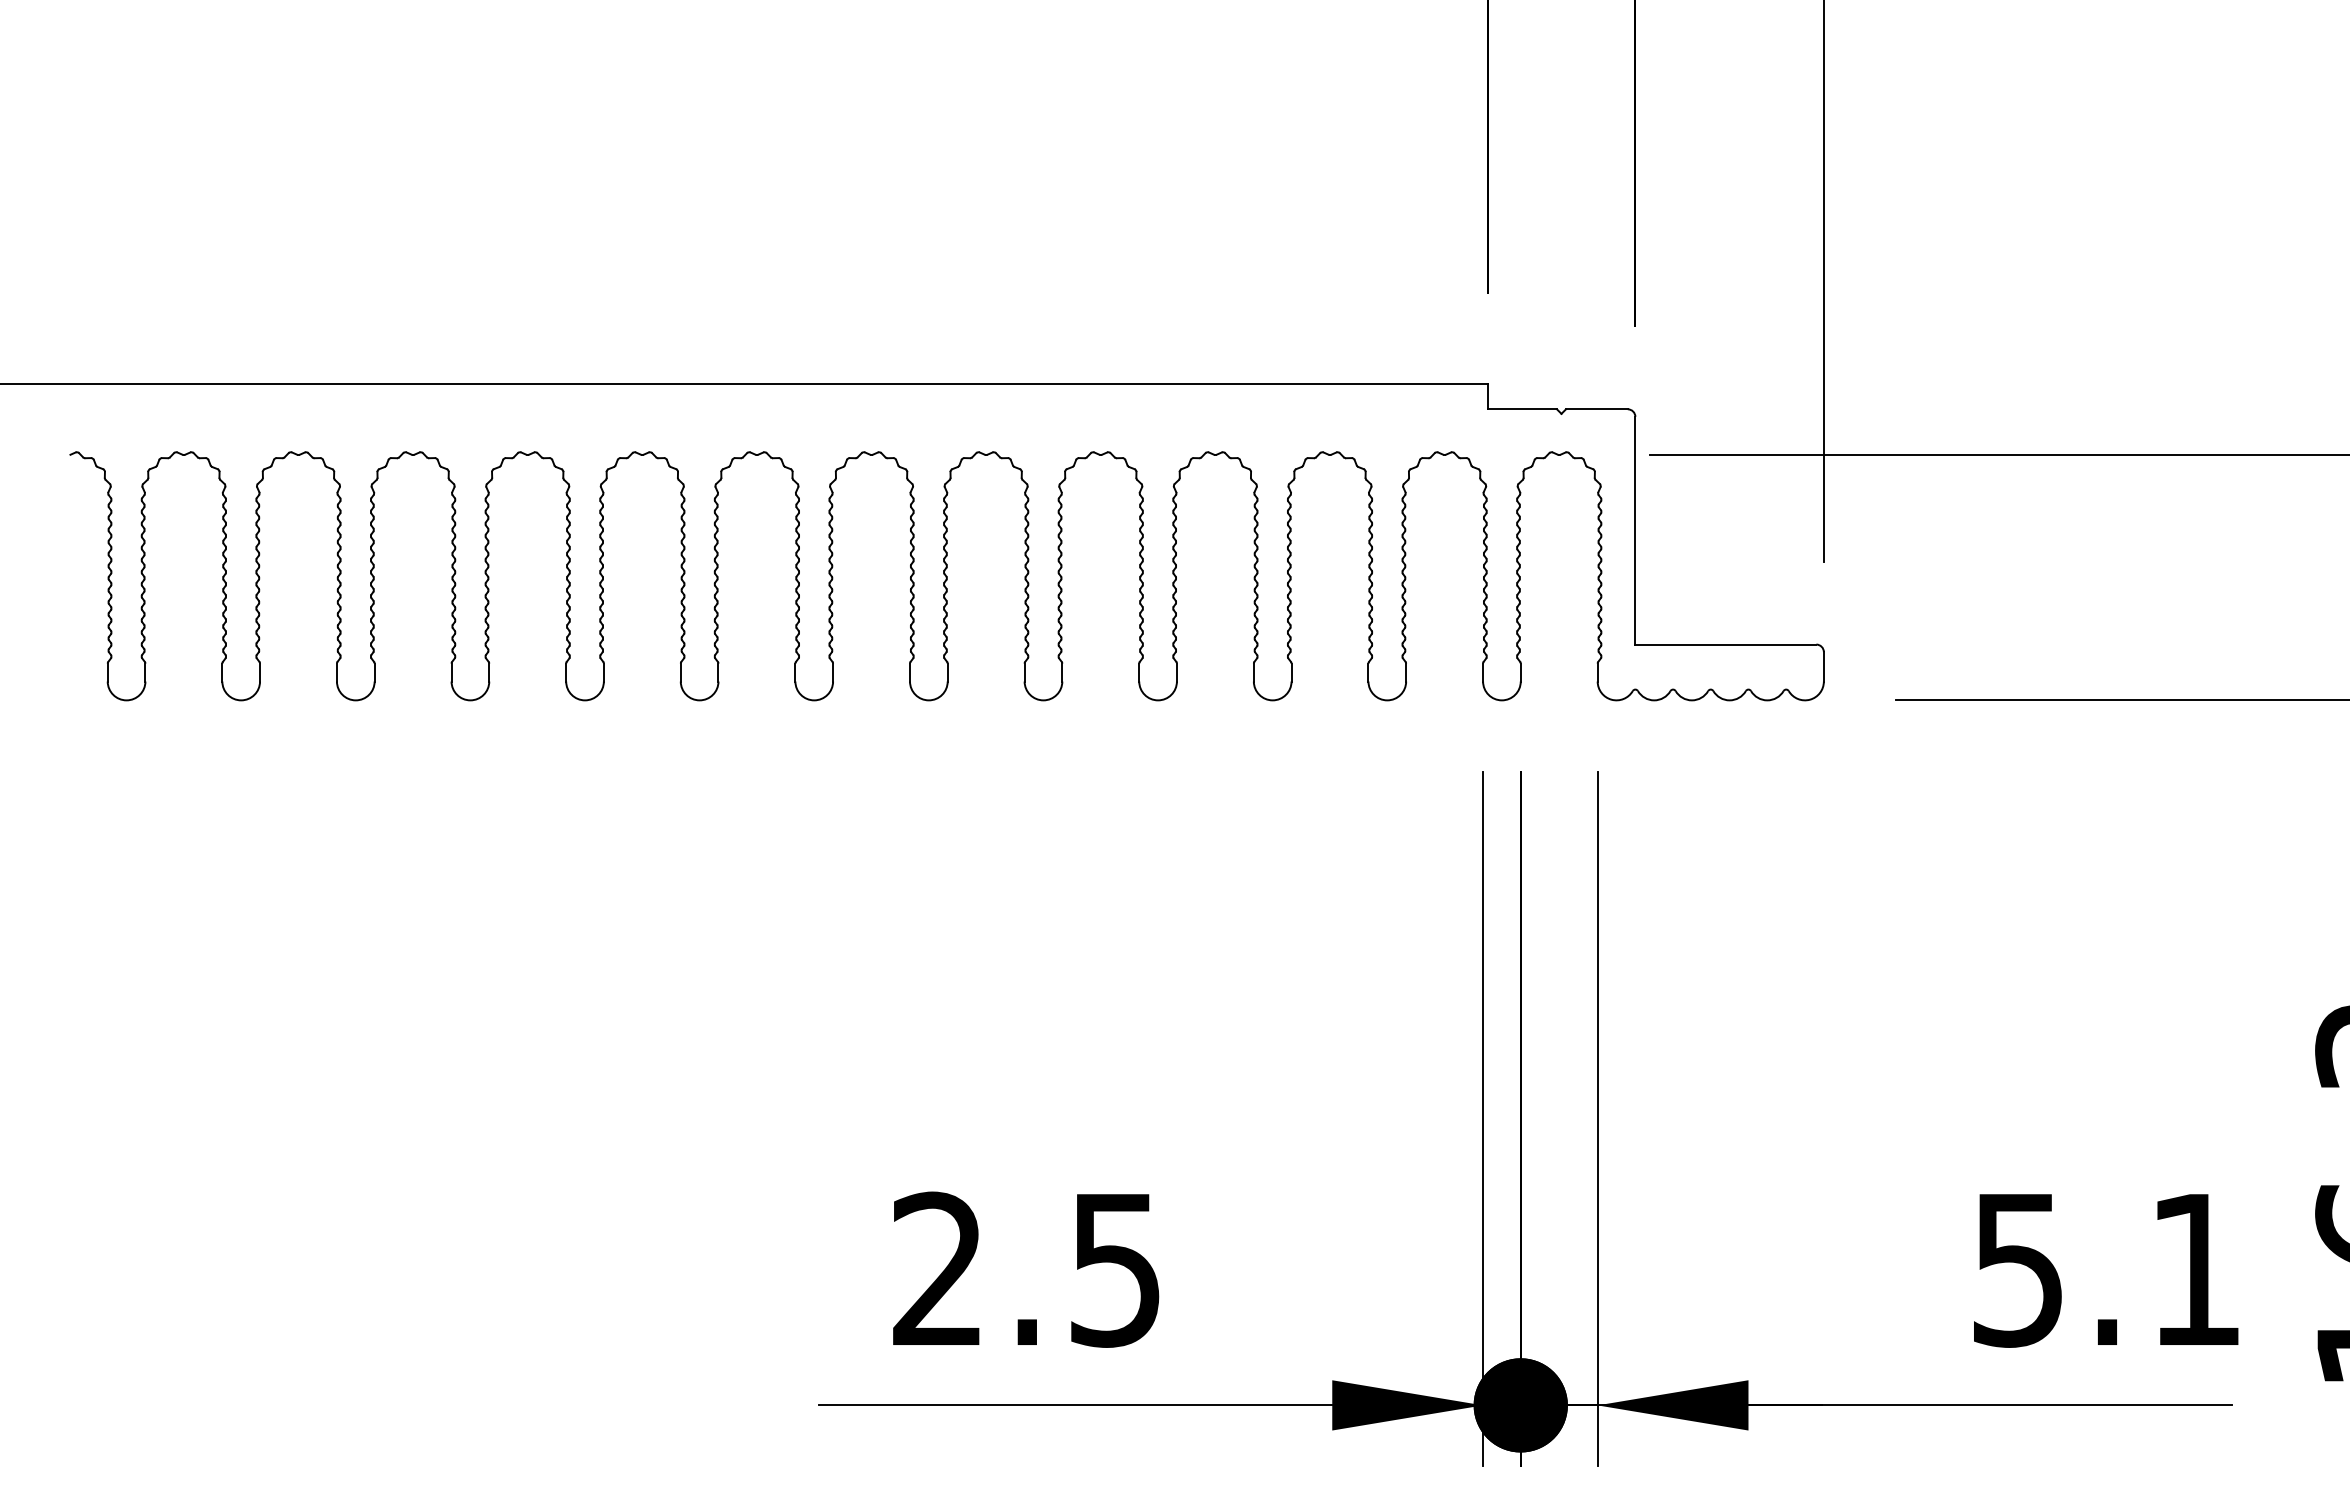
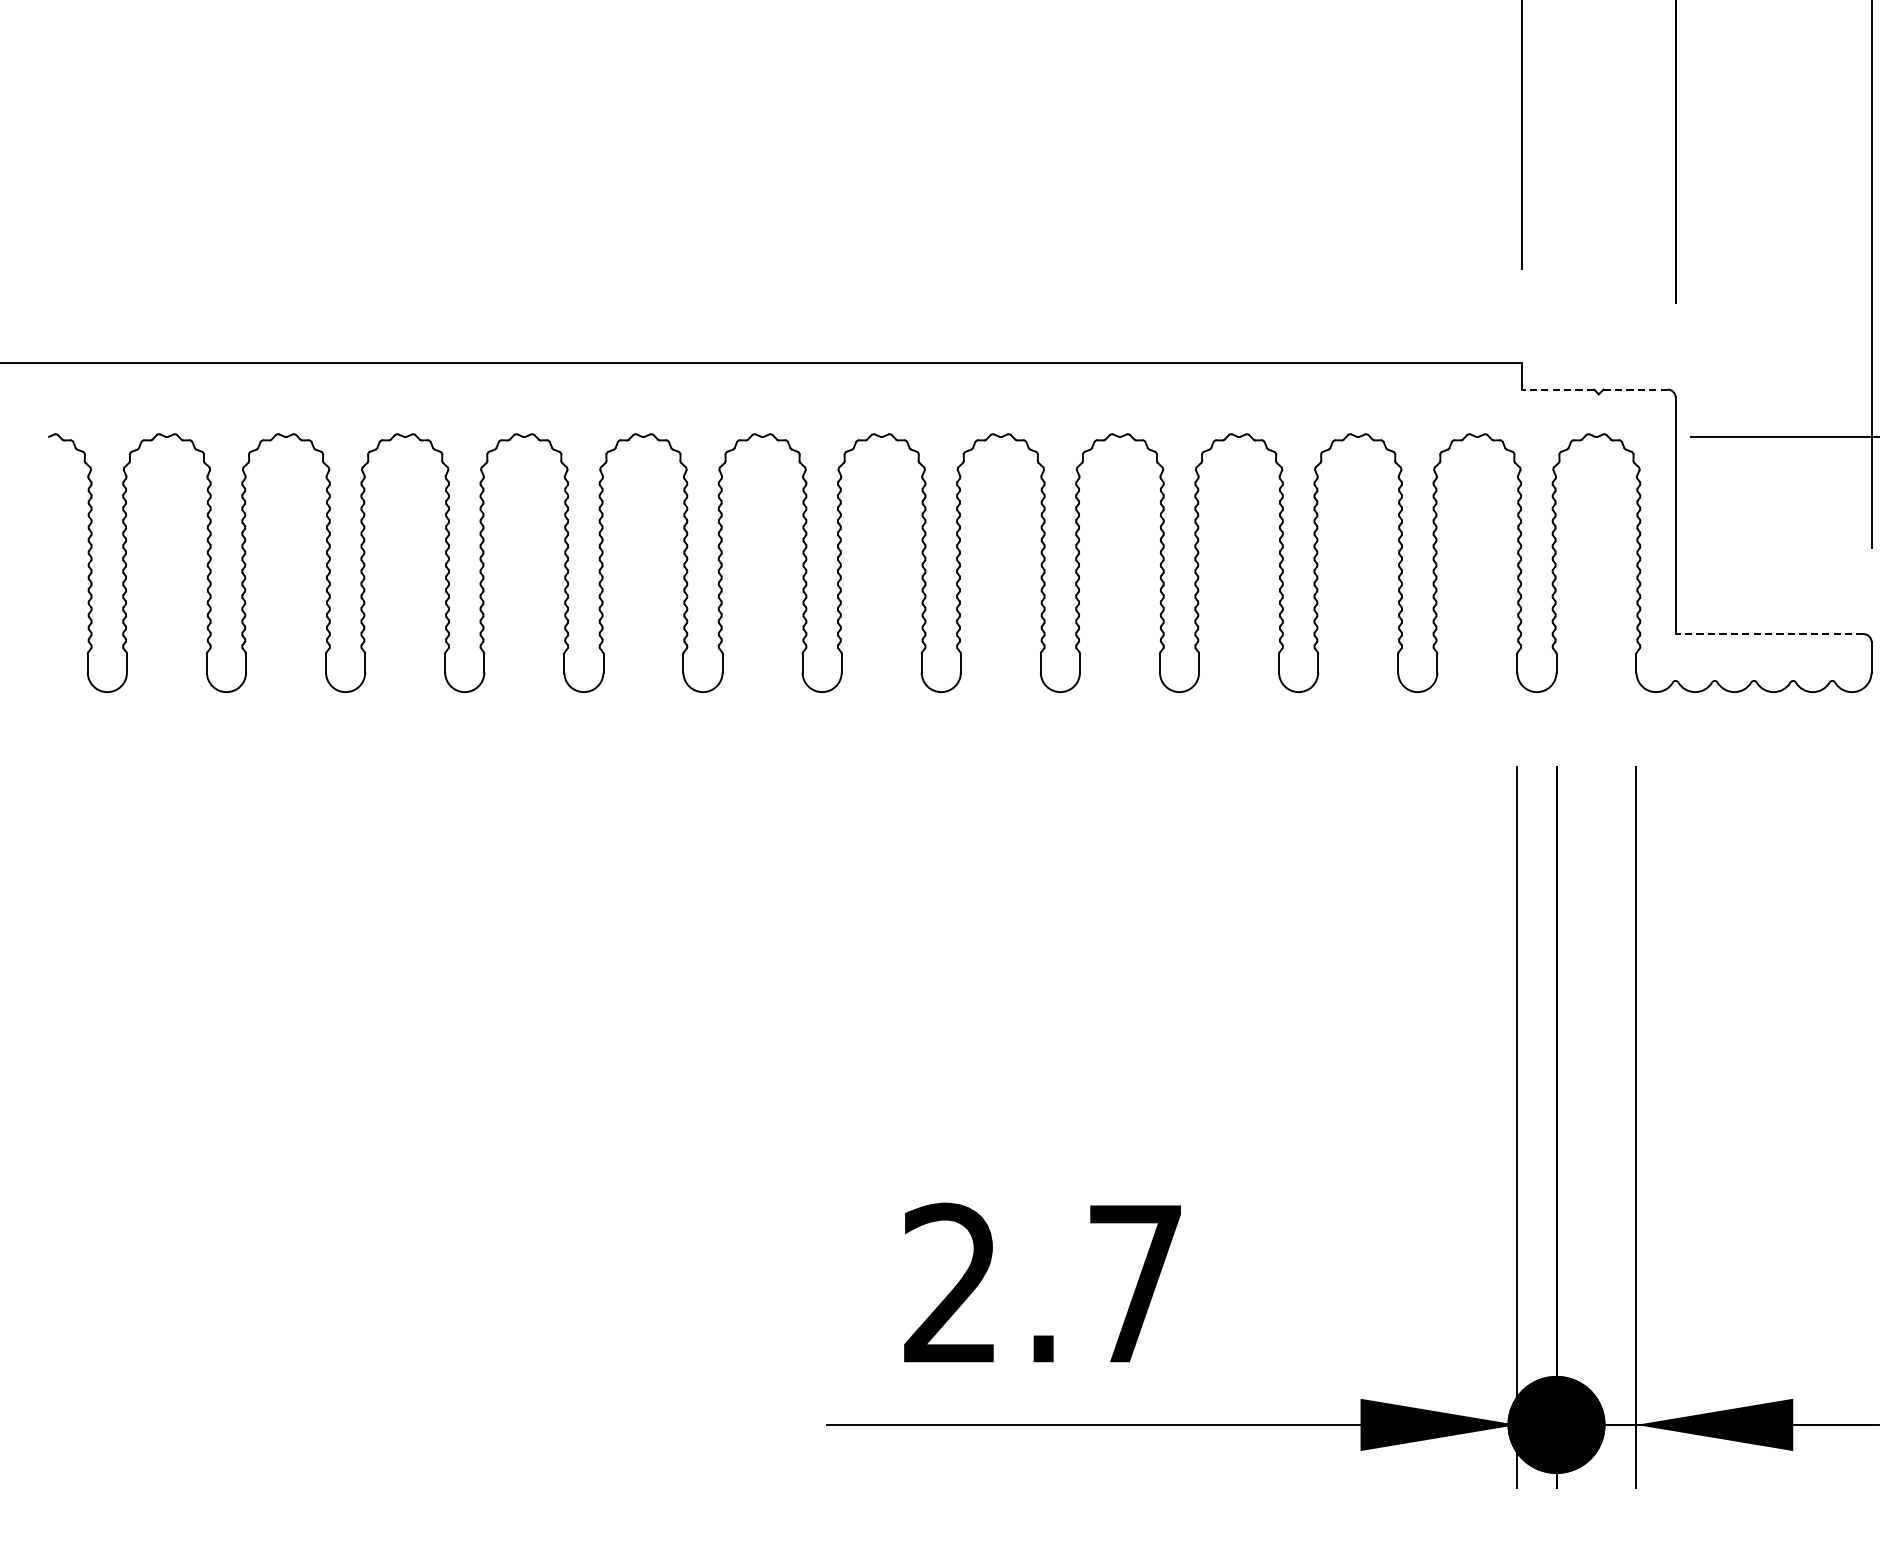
line: (1522, 409) -> (1558, 389), solid -> dashed
line: (1596, 409) -> (1635, 389), solid -> dashed
line: (1725, 644) -> (1769, 634), solid -> dashed
text: (1115, 1270) -> (1135, 1284), 2.5 -> 2.7

